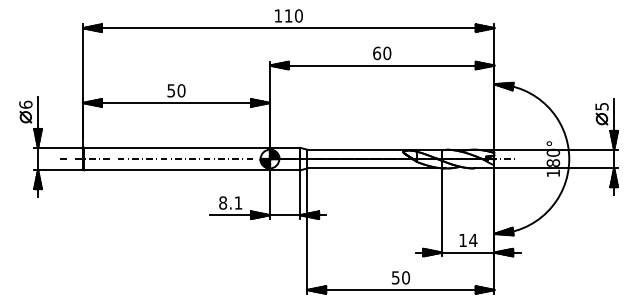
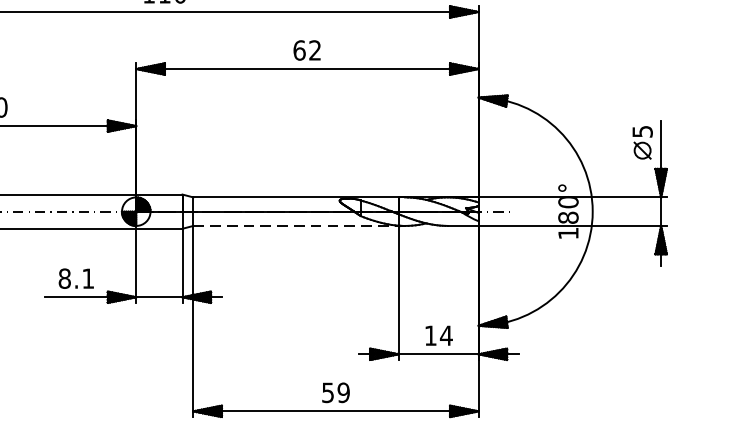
text: (387, 53) -> (315, 50), 60 -> 62
line: (375, 168) -> (297, 226), solid -> dashed
text: (405, 277) -> (342, 392), 50 -> 59

